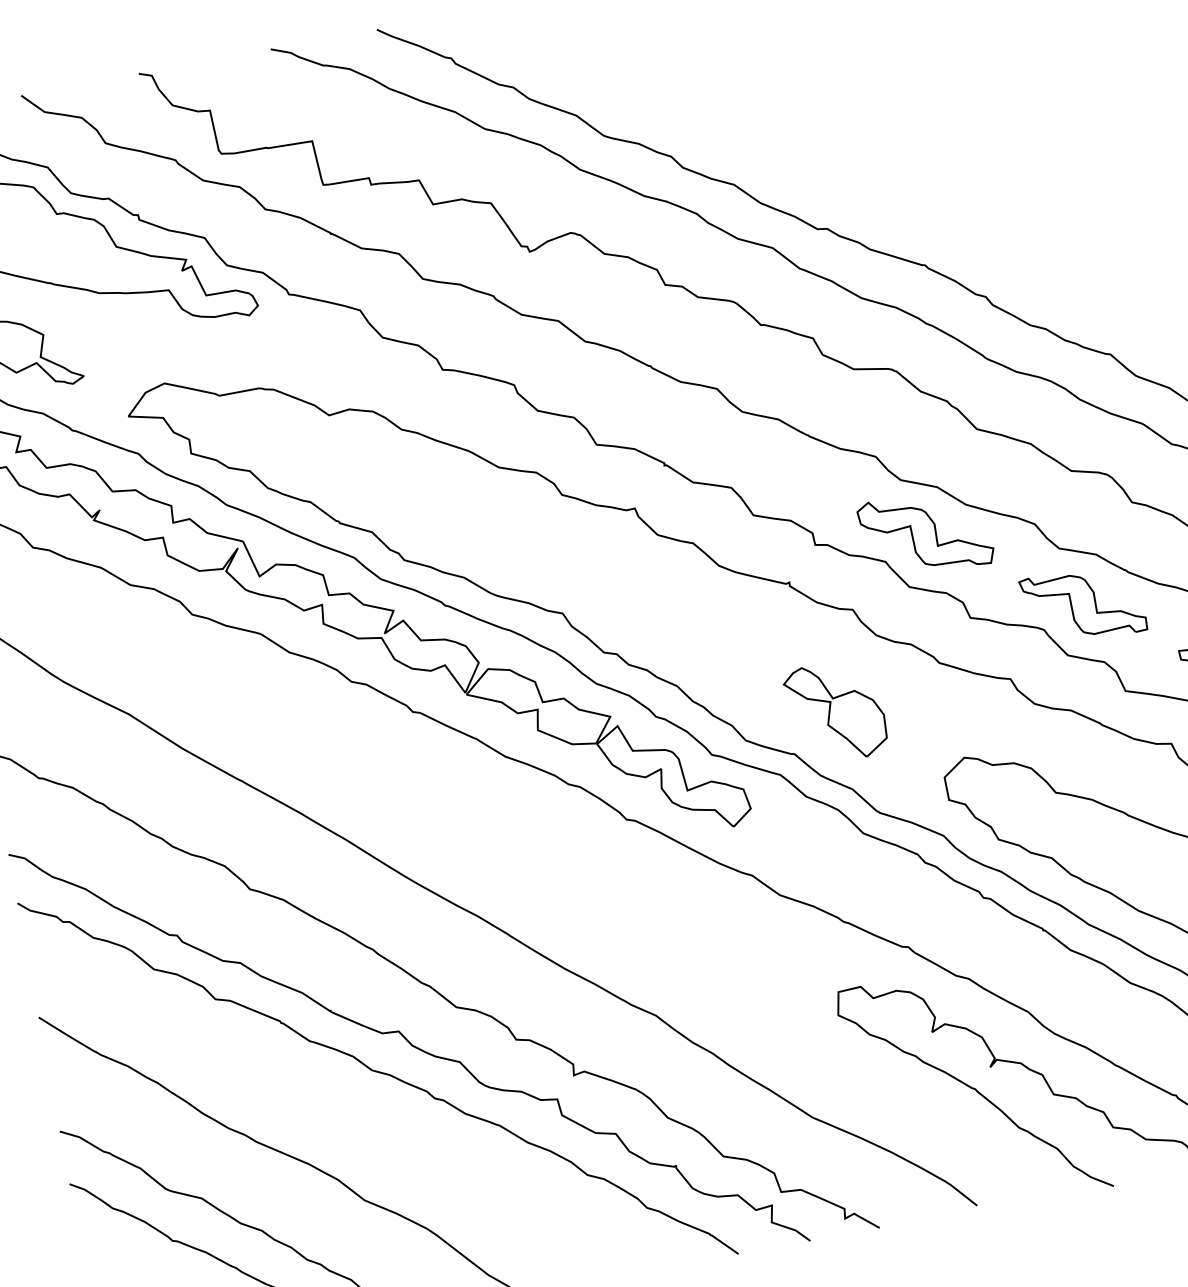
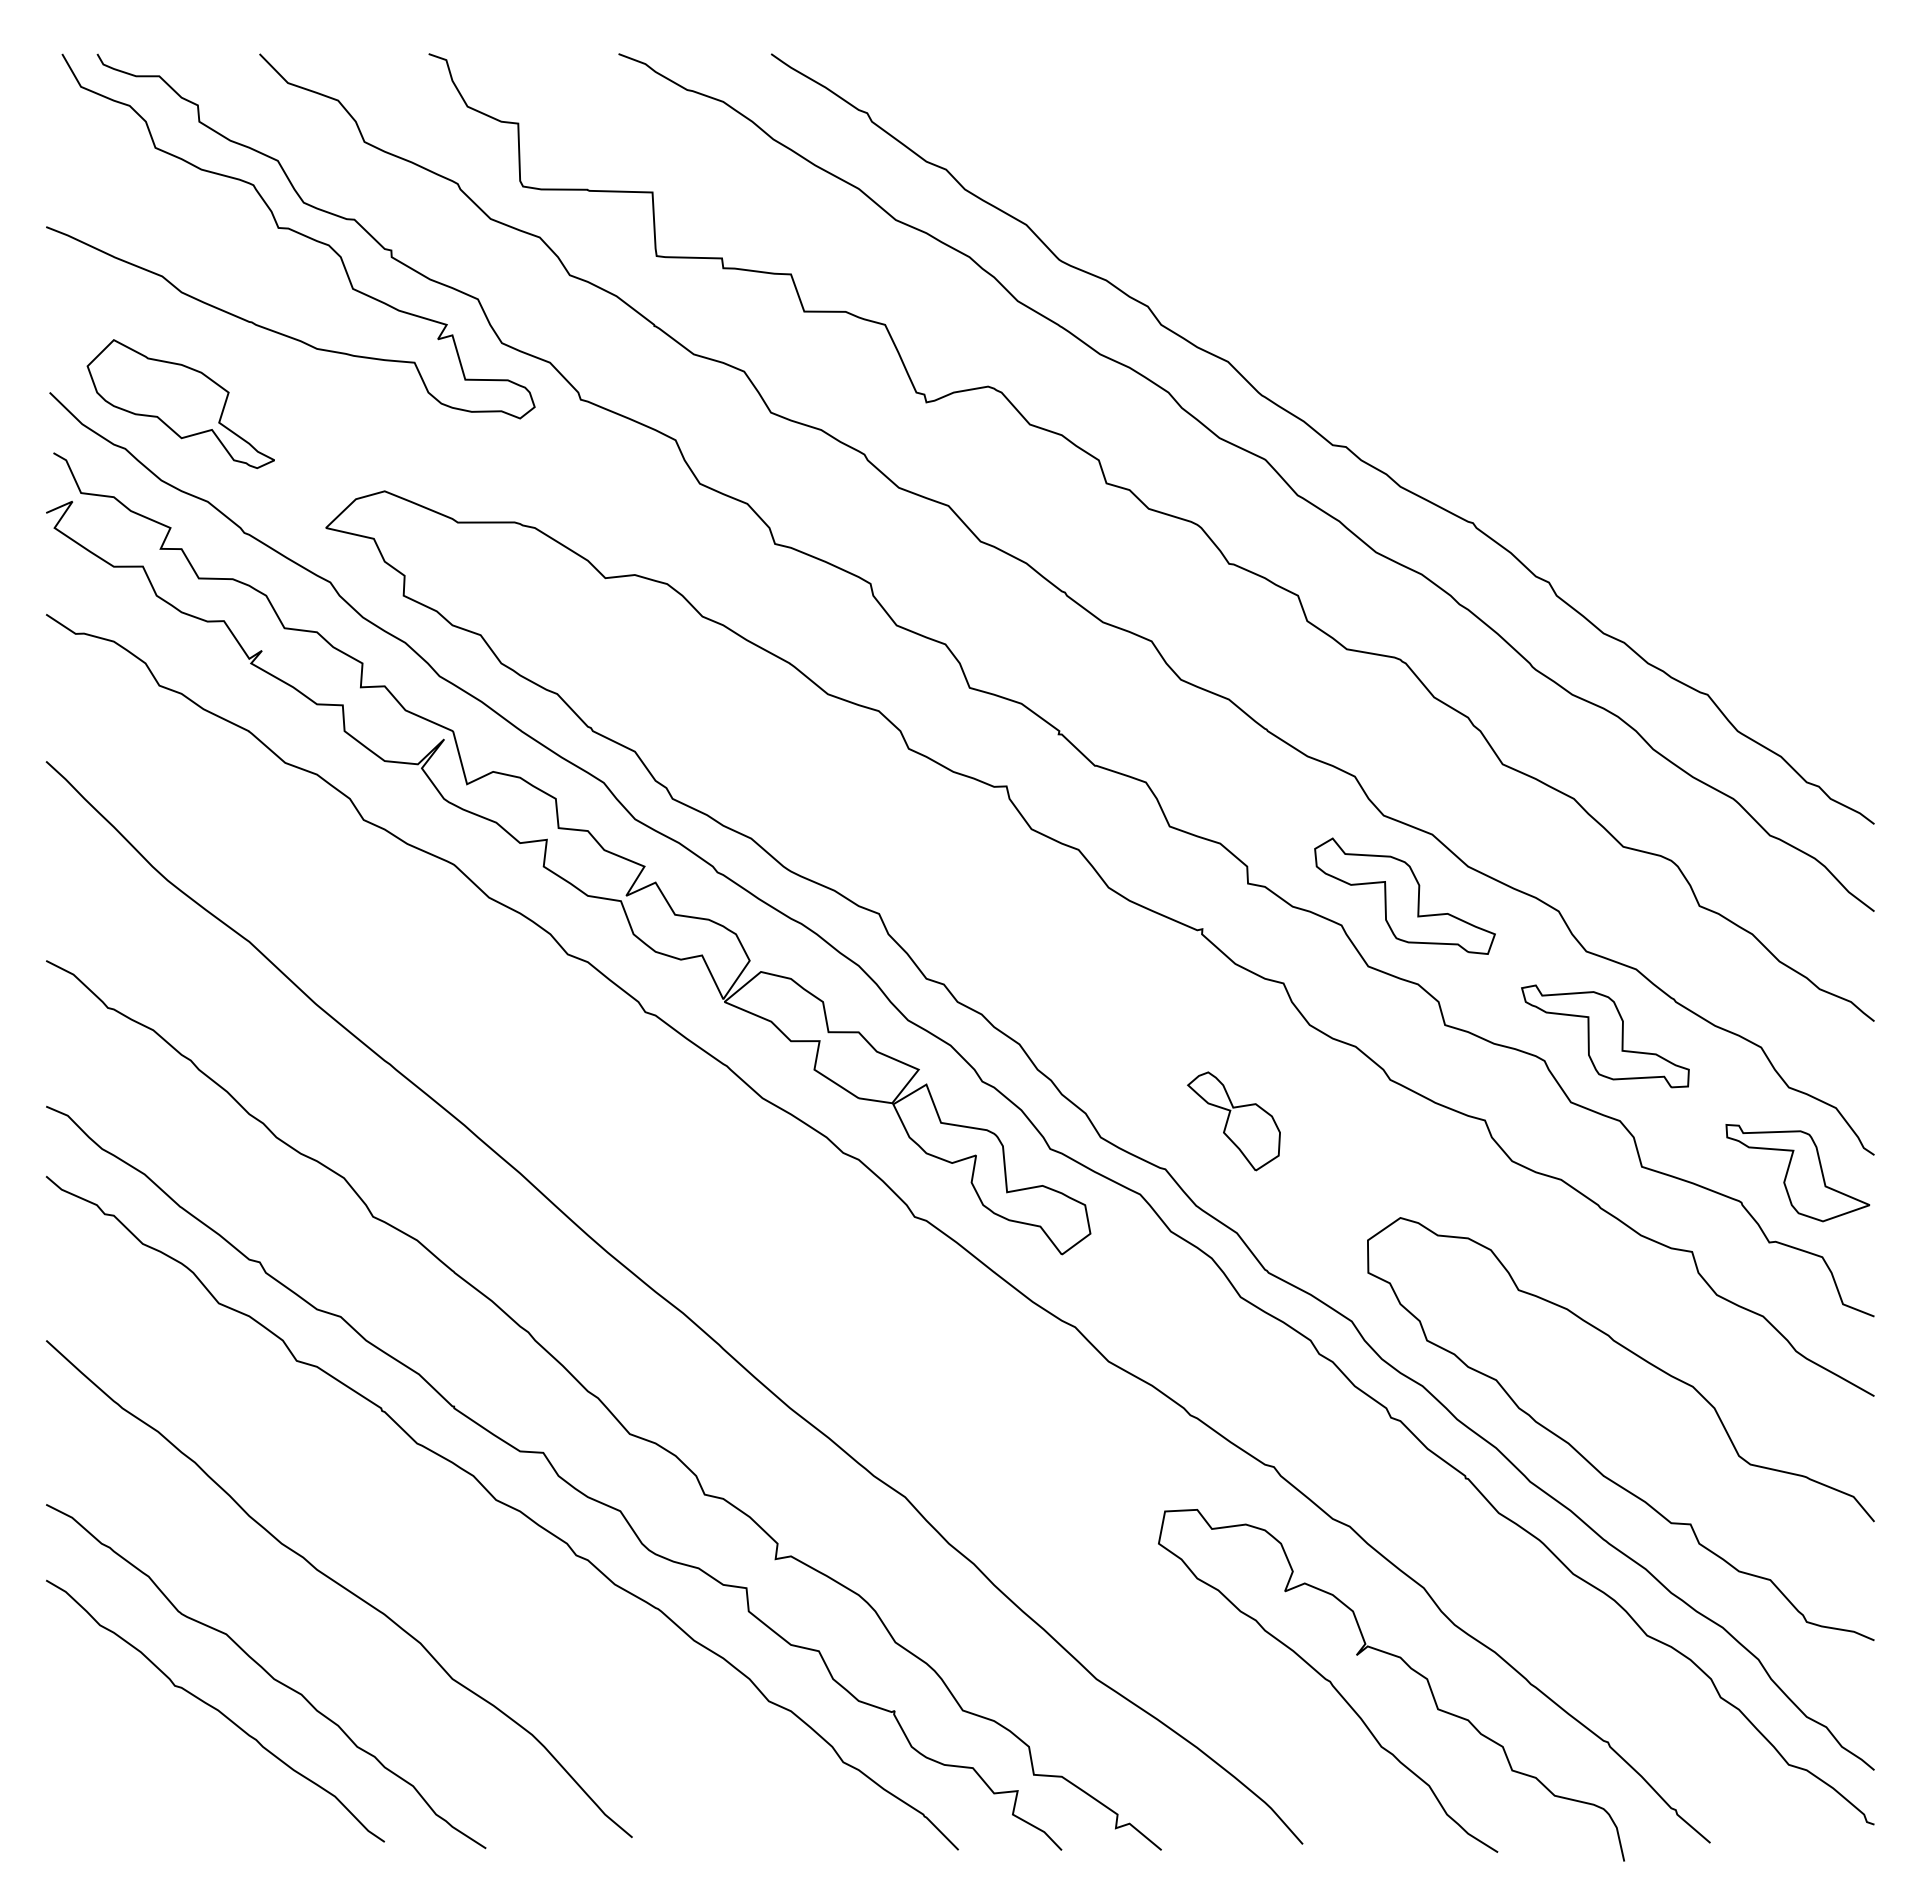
part: (835, 712) -> (1233, 1121), size x0.7

